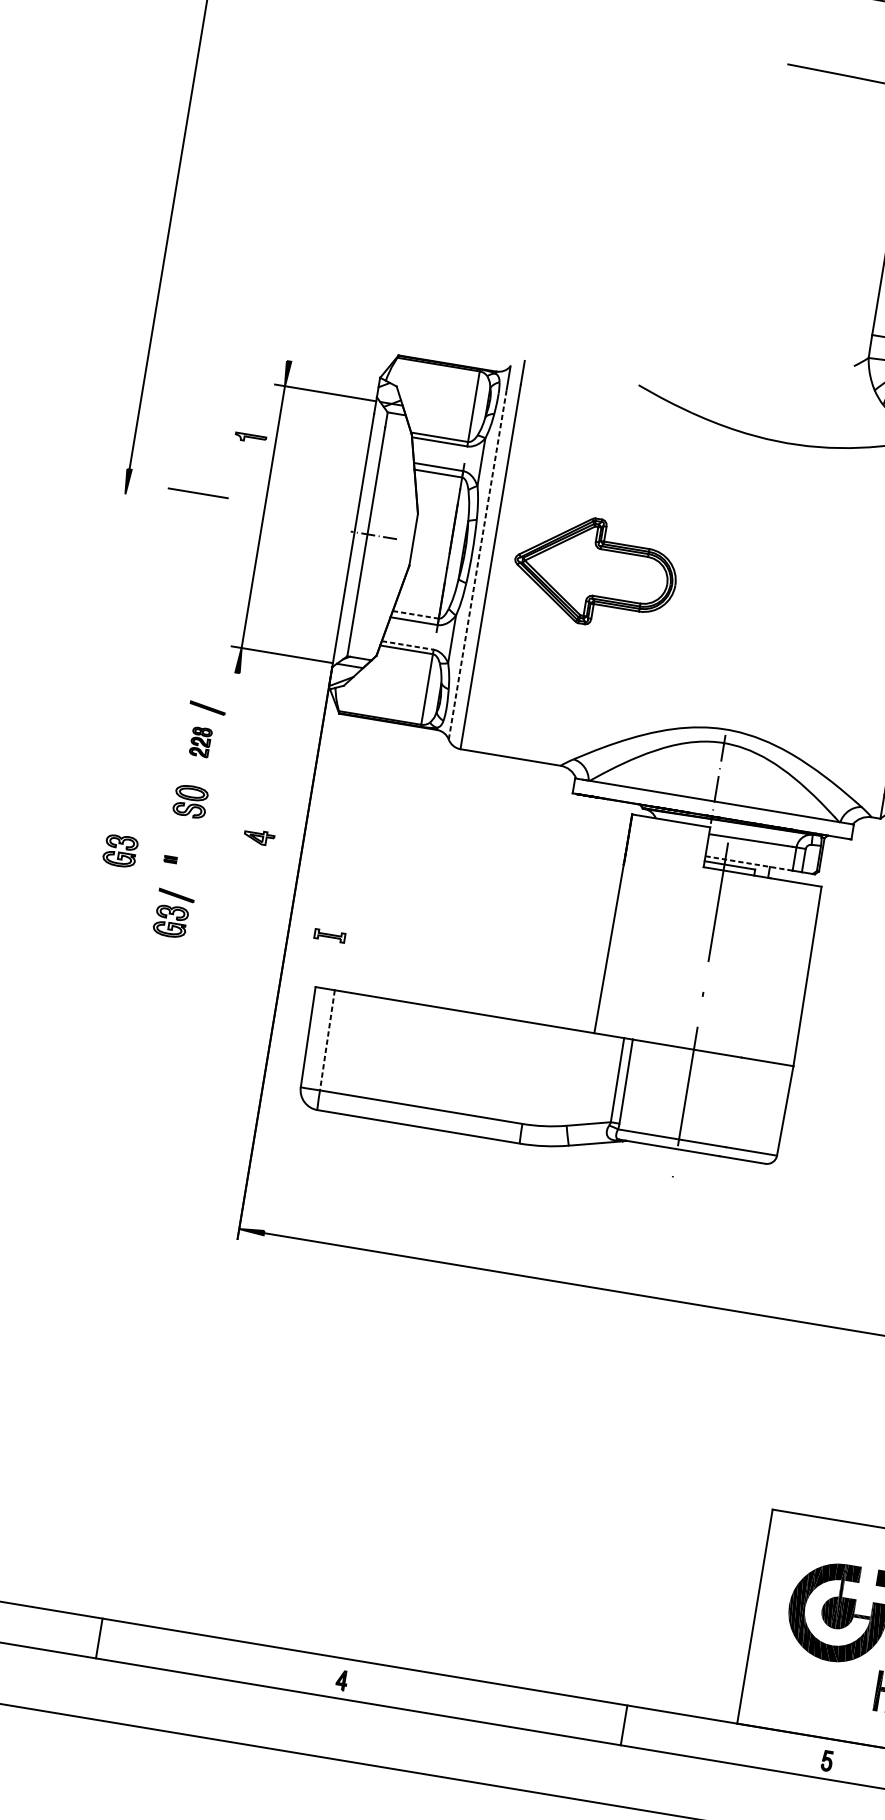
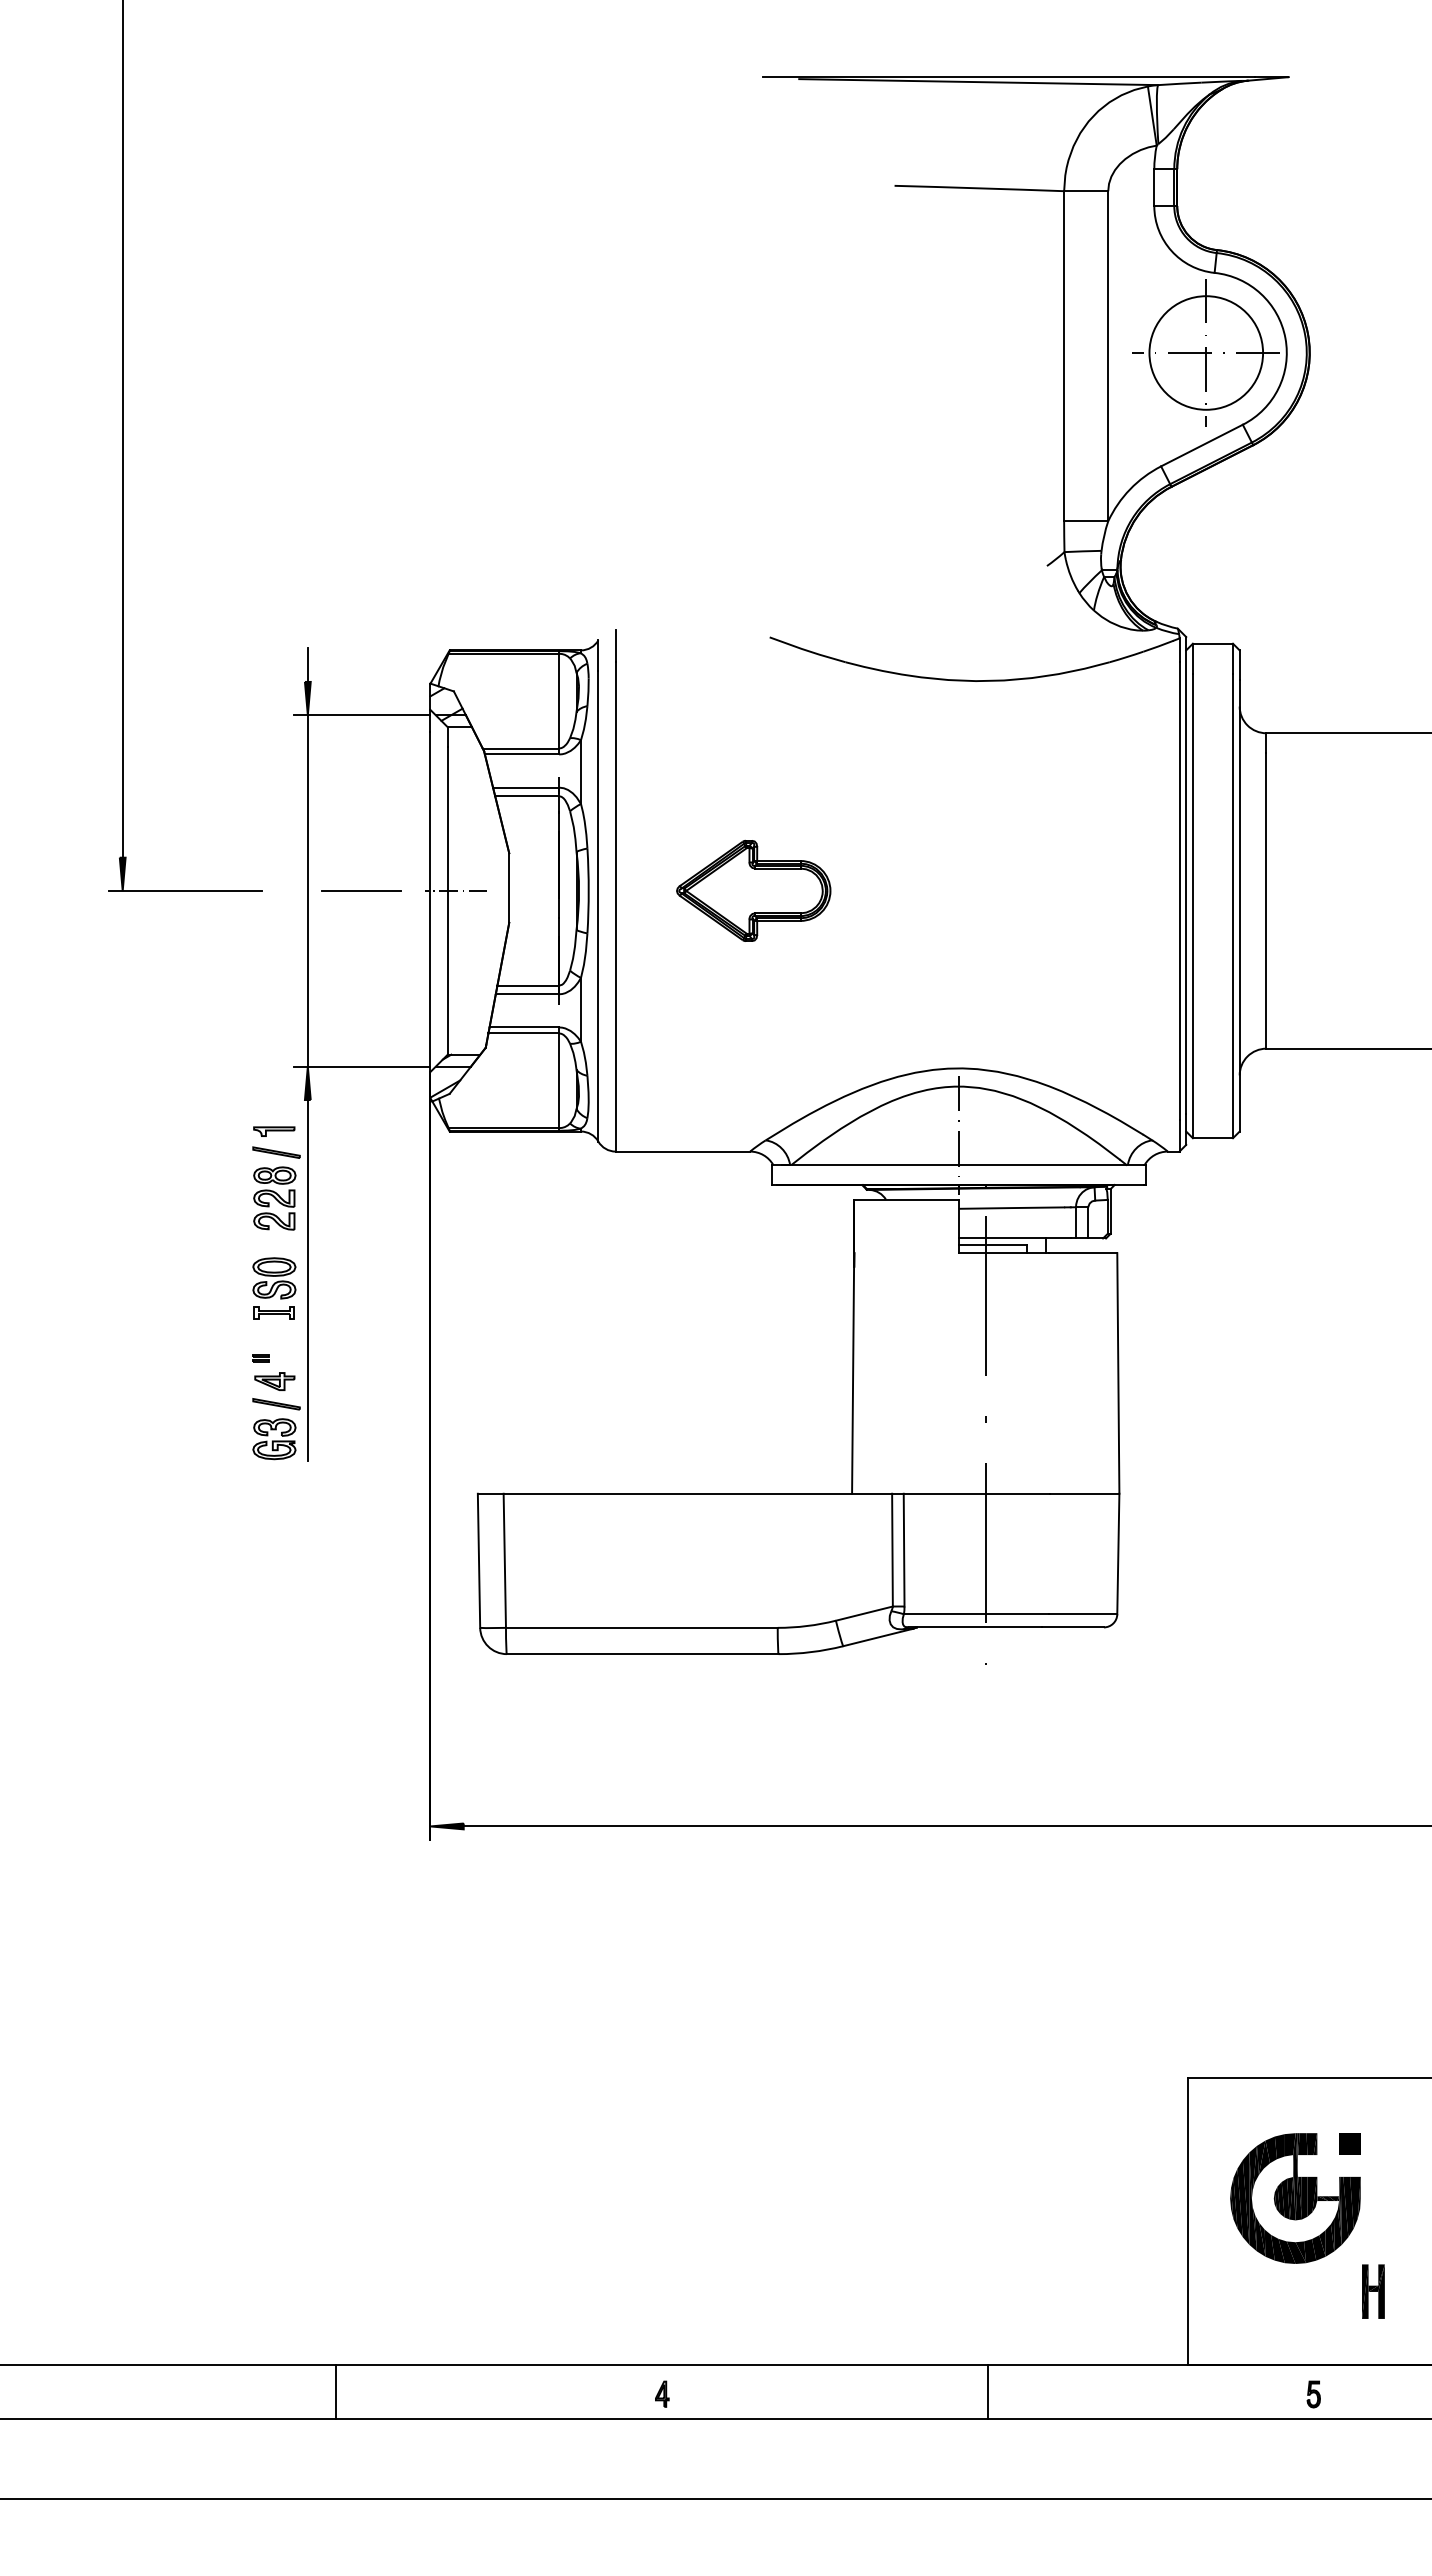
line: (290, 348) -> (307, 664), added
part: (250, 438) -> (274, 1131), moved
line: (198, 492) -> (361, 890), moved
line: (172, 501) -> (185, 890), added
line: (478, 563) -> (598, 905), dashed -> solid
part: (595, 571) -> (753, 890), size x0.71
line: (416, 614) -> (528, 985), dashed -> solid
line: (407, 645) -> (524, 1027), dashed -> solid
part: (200, 742) -> (274, 1198), size x1.67
line: (215, 807) -> (307, 1280), added
part: (258, 837) -> (274, 1381), moved
part: (120, 851) -> (193, 1358), removed
line: (746, 863) -> (1014, 1238), dashed -> solid
part: (329, 935) -> (273, 1312), moved
line: (327, 1040) -> (504, 1561), dashed -> solid
line: (624, 1725) -> (987, 2391), moved

